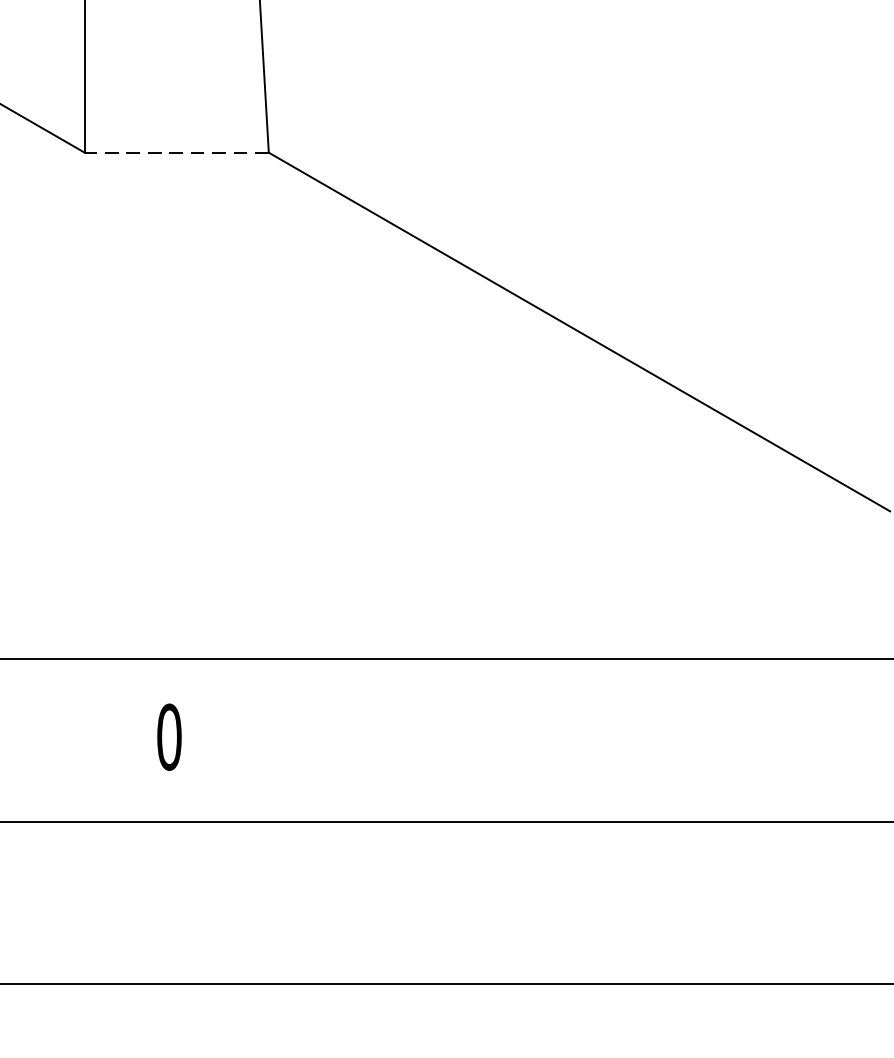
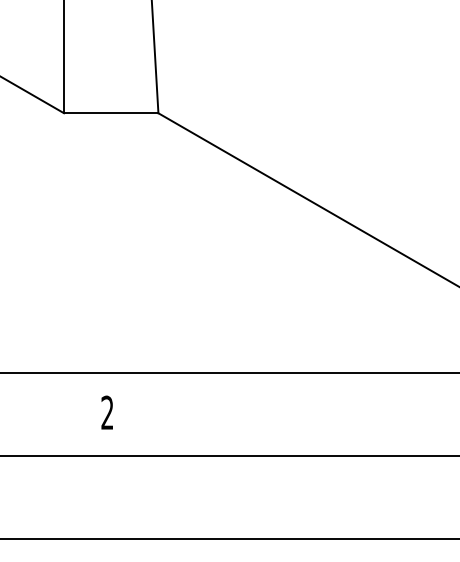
line: (175, 153) -> (110, 113), dashed -> solid
text: (169, 736) -> (107, 412), 0 -> 2

